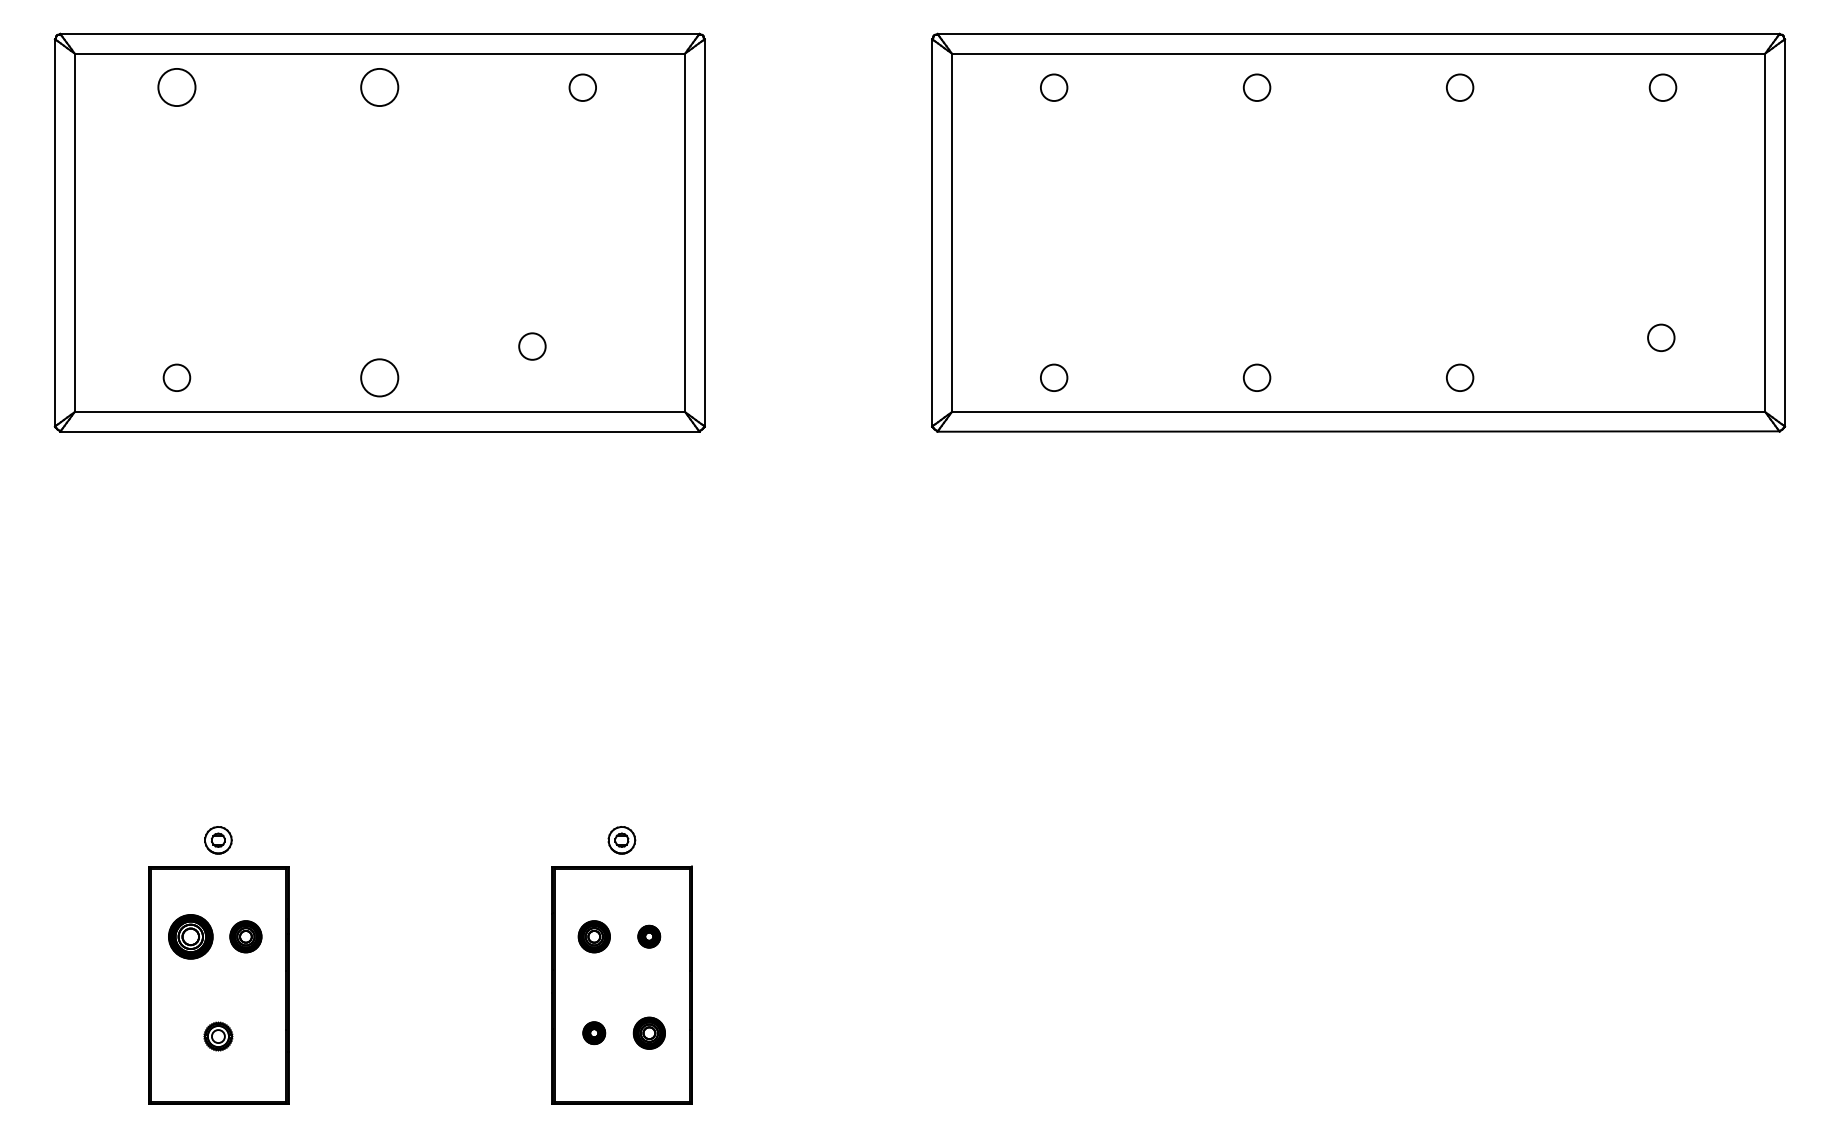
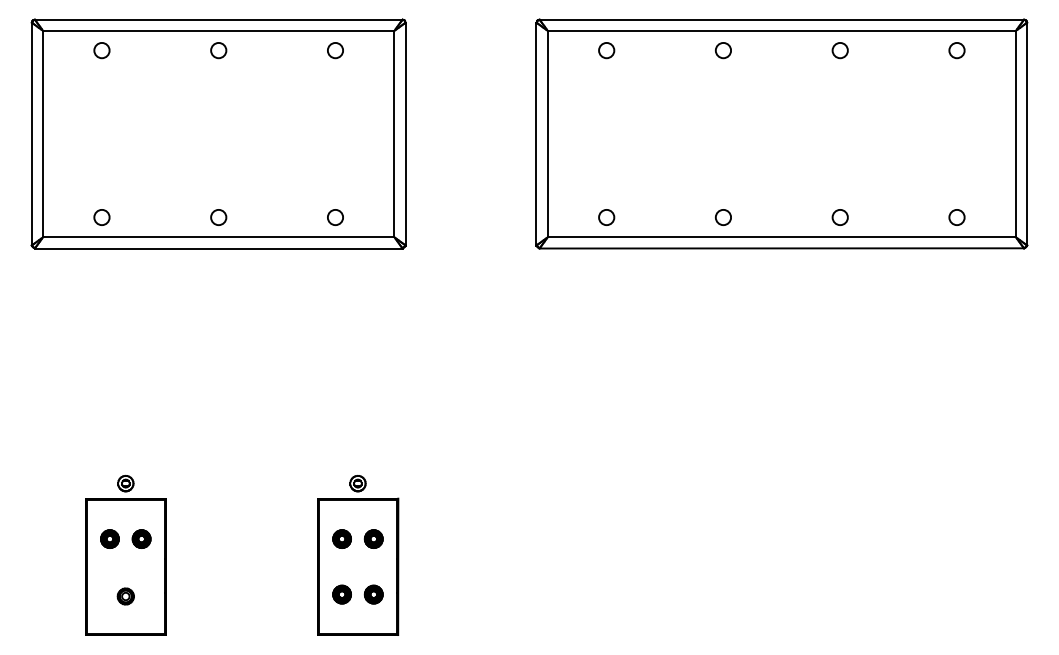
circle: (176, 87) -> (101, 50), size x0.71
circle: (379, 87) -> (218, 50), size x0.71
circle: (1660, 337) -> (956, 217), moved
circle: (532, 346) -> (335, 217), moved
circle: (379, 377) -> (218, 217), size x0.71
part: (190, 935) -> (109, 538), size x0.71
part: (648, 935) -> (373, 538), size x1.43
part: (593, 1033) -> (341, 594), size x1.43

